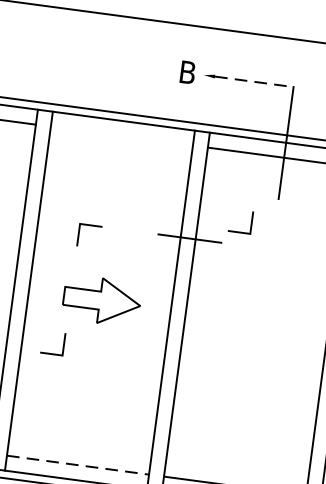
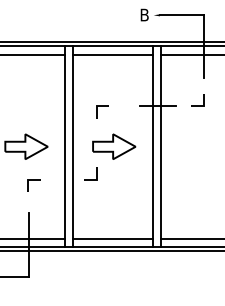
line: (253, 82) -> (181, 15), dashed -> solid
line: (120, 135) -> (112, 54), added
line: (239, 231) -> (197, 105), moved
line: (78, 464) -> (113, 238), dashed -> solid

